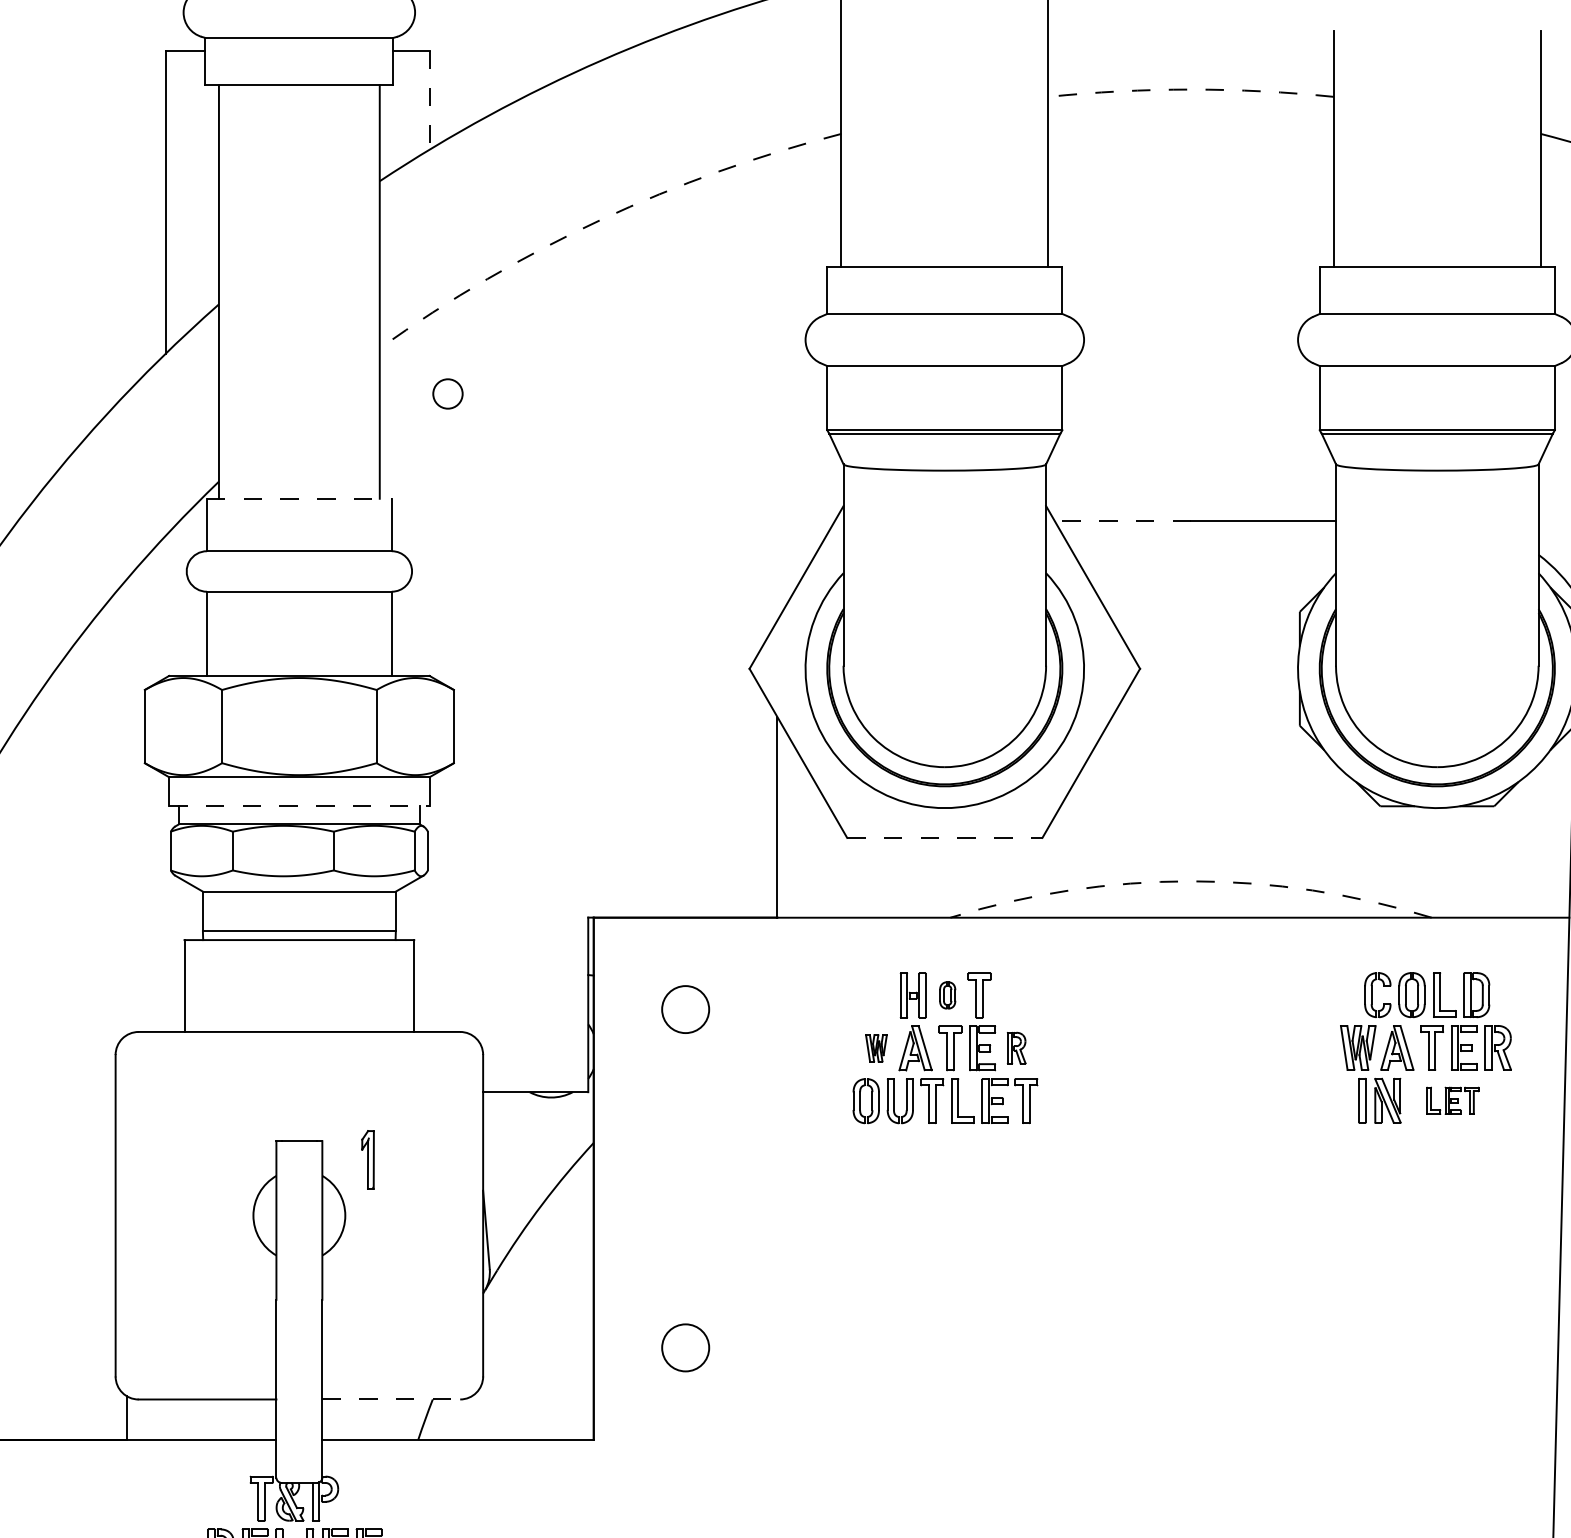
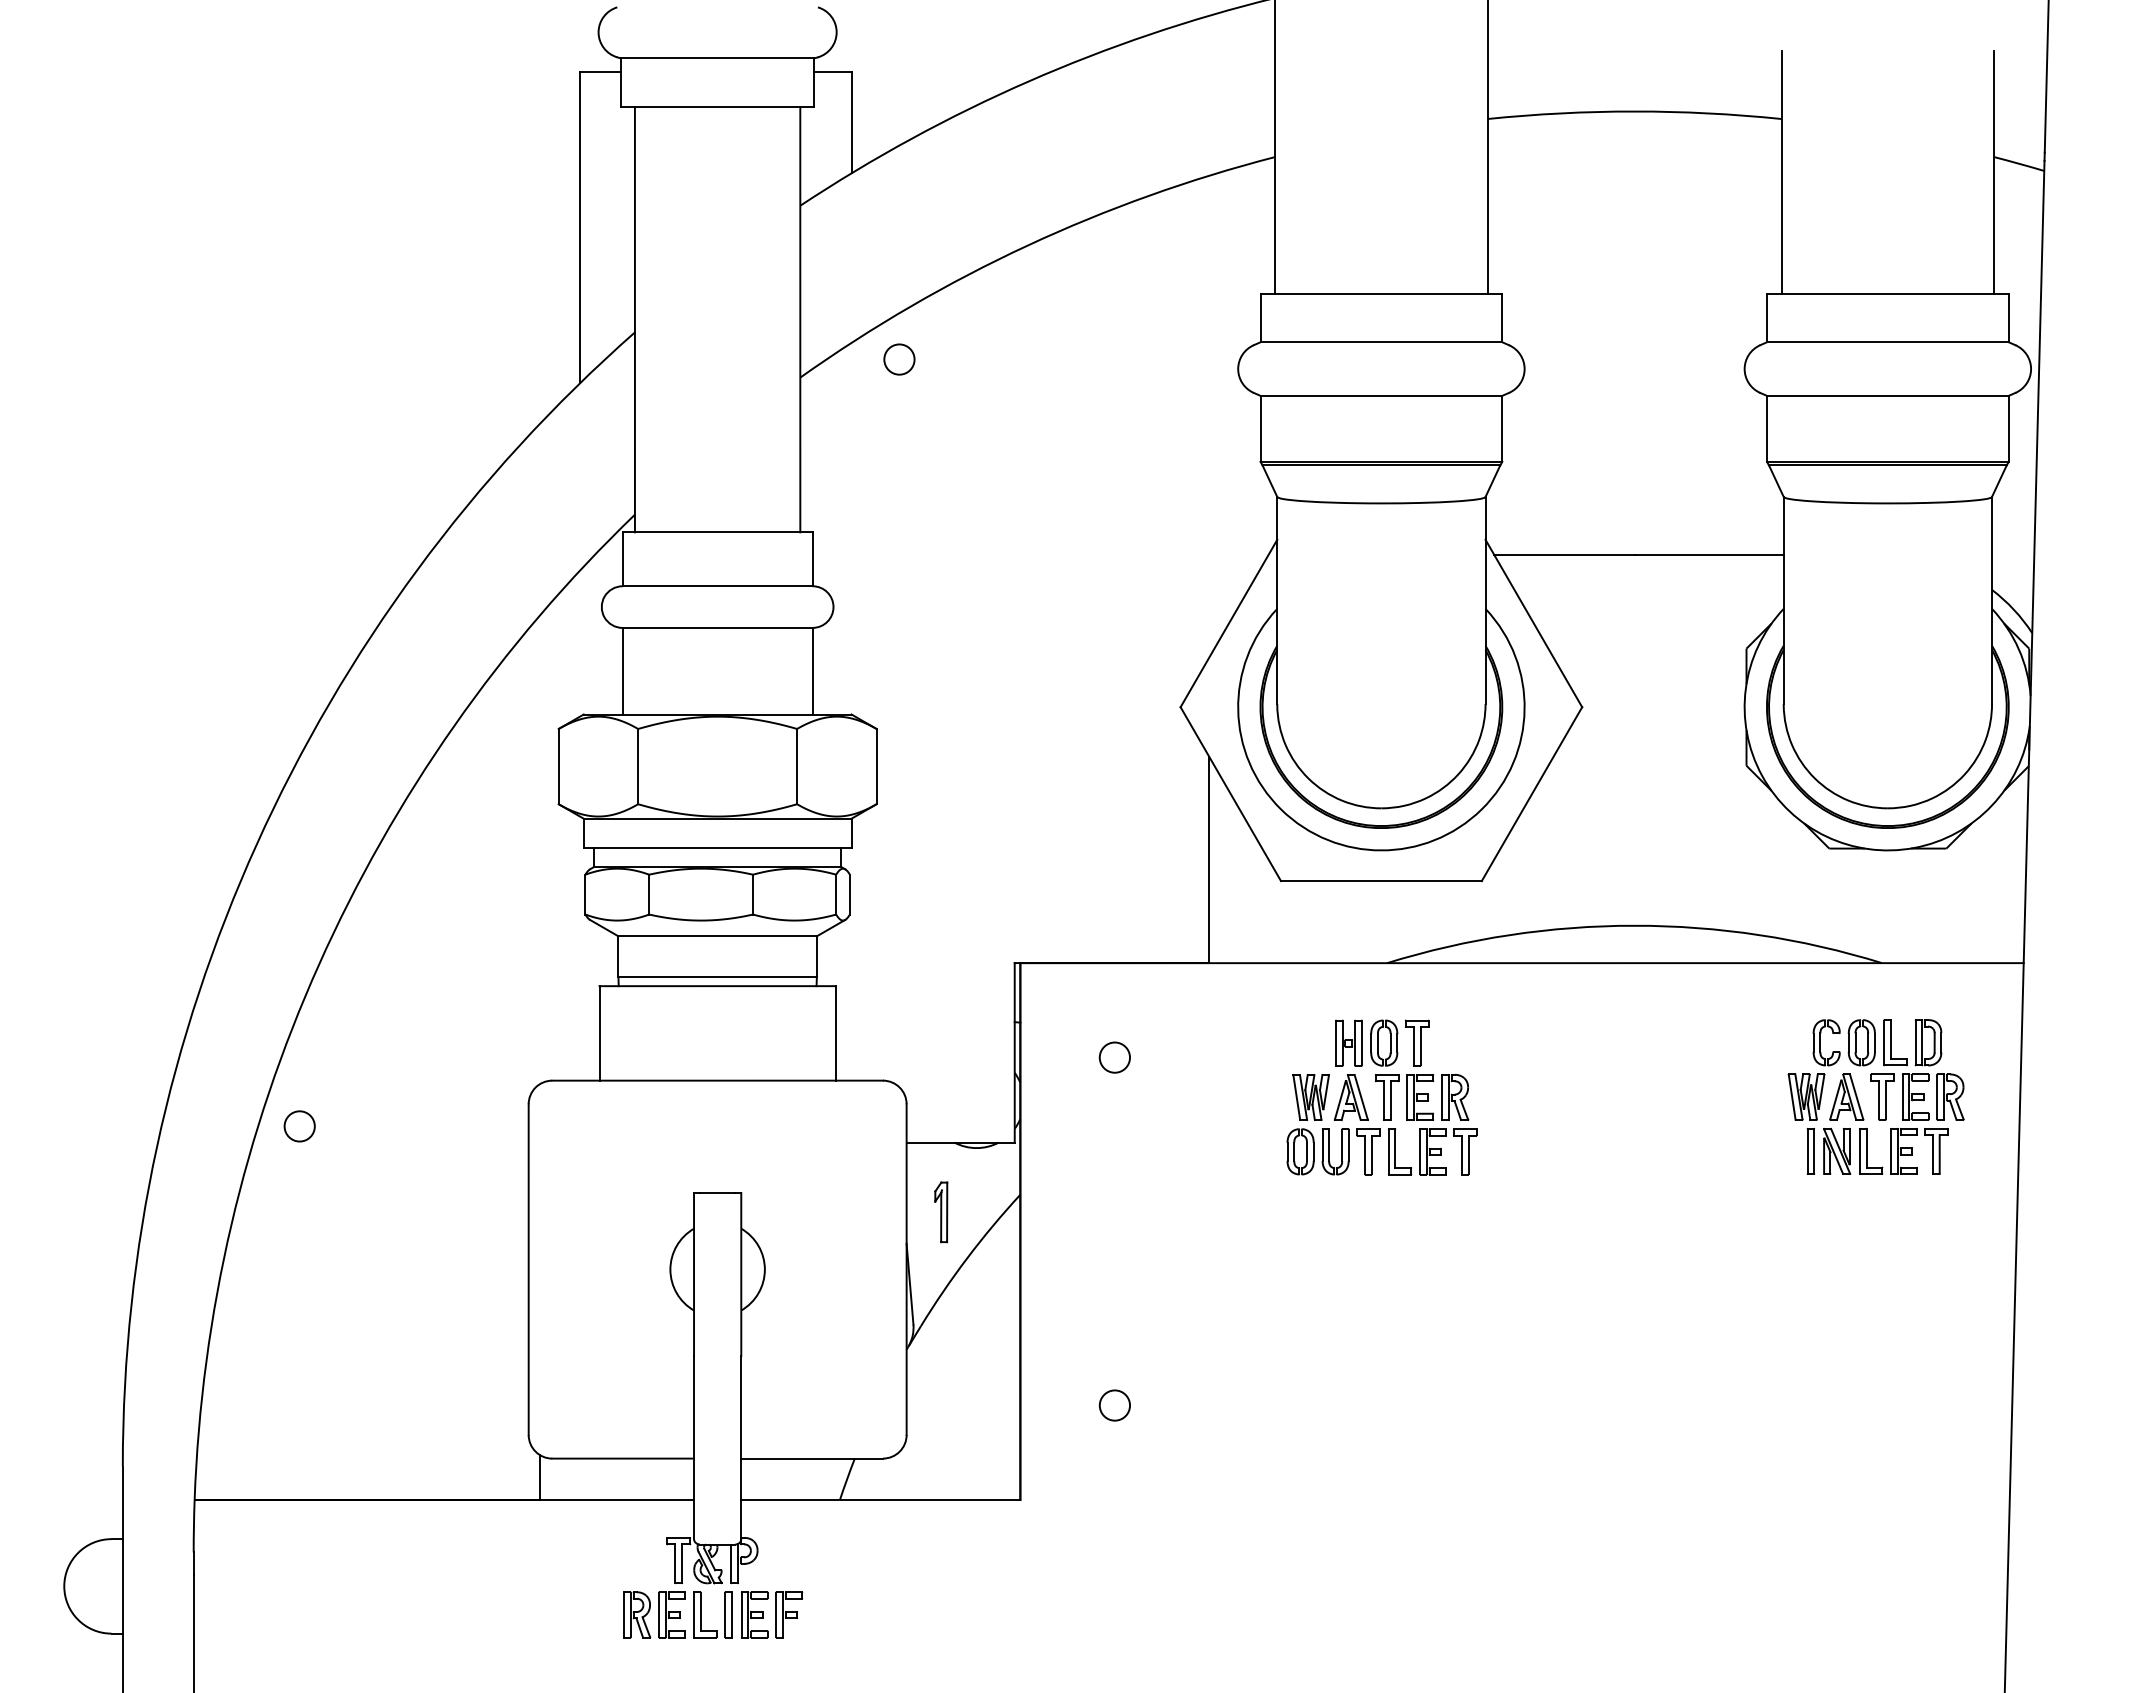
arc: (1190, 89) -> (1634, 111), dashed -> solid
line: (429, 100) -> (851, 122), dashed -> solid
arc: (600, 219) -> (1027, 245), dashed -> solid
circle: (448, 393) -> (899, 359), moved
line: (300, 498) -> (718, 532), dashed -> solid
line: (1122, 521) -> (1564, 555), dashed -> solid
line: (299, 806) -> (717, 848), dashed -> solid
line: (944, 838) -> (1381, 881), dashed -> solid
arc: (1190, 881) -> (1634, 925), dashed -> solid
part: (947, 994) -> (1384, 1042), size x1.67
circle: (685, 1009) -> (1114, 1057), size x0.62
part: (1016, 1047) -> (1455, 1096), size x1.43
part: (875, 1048) -> (1310, 1097), size x1.67
part: (1452, 1100) -> (1903, 1151), size x1.67
part: (368, 1160) -> (941, 1212), moved
circle: (685, 1347) -> (1114, 1405), size x0.62
line: (391, 1399) -> (812, 1458), dashed -> solid

